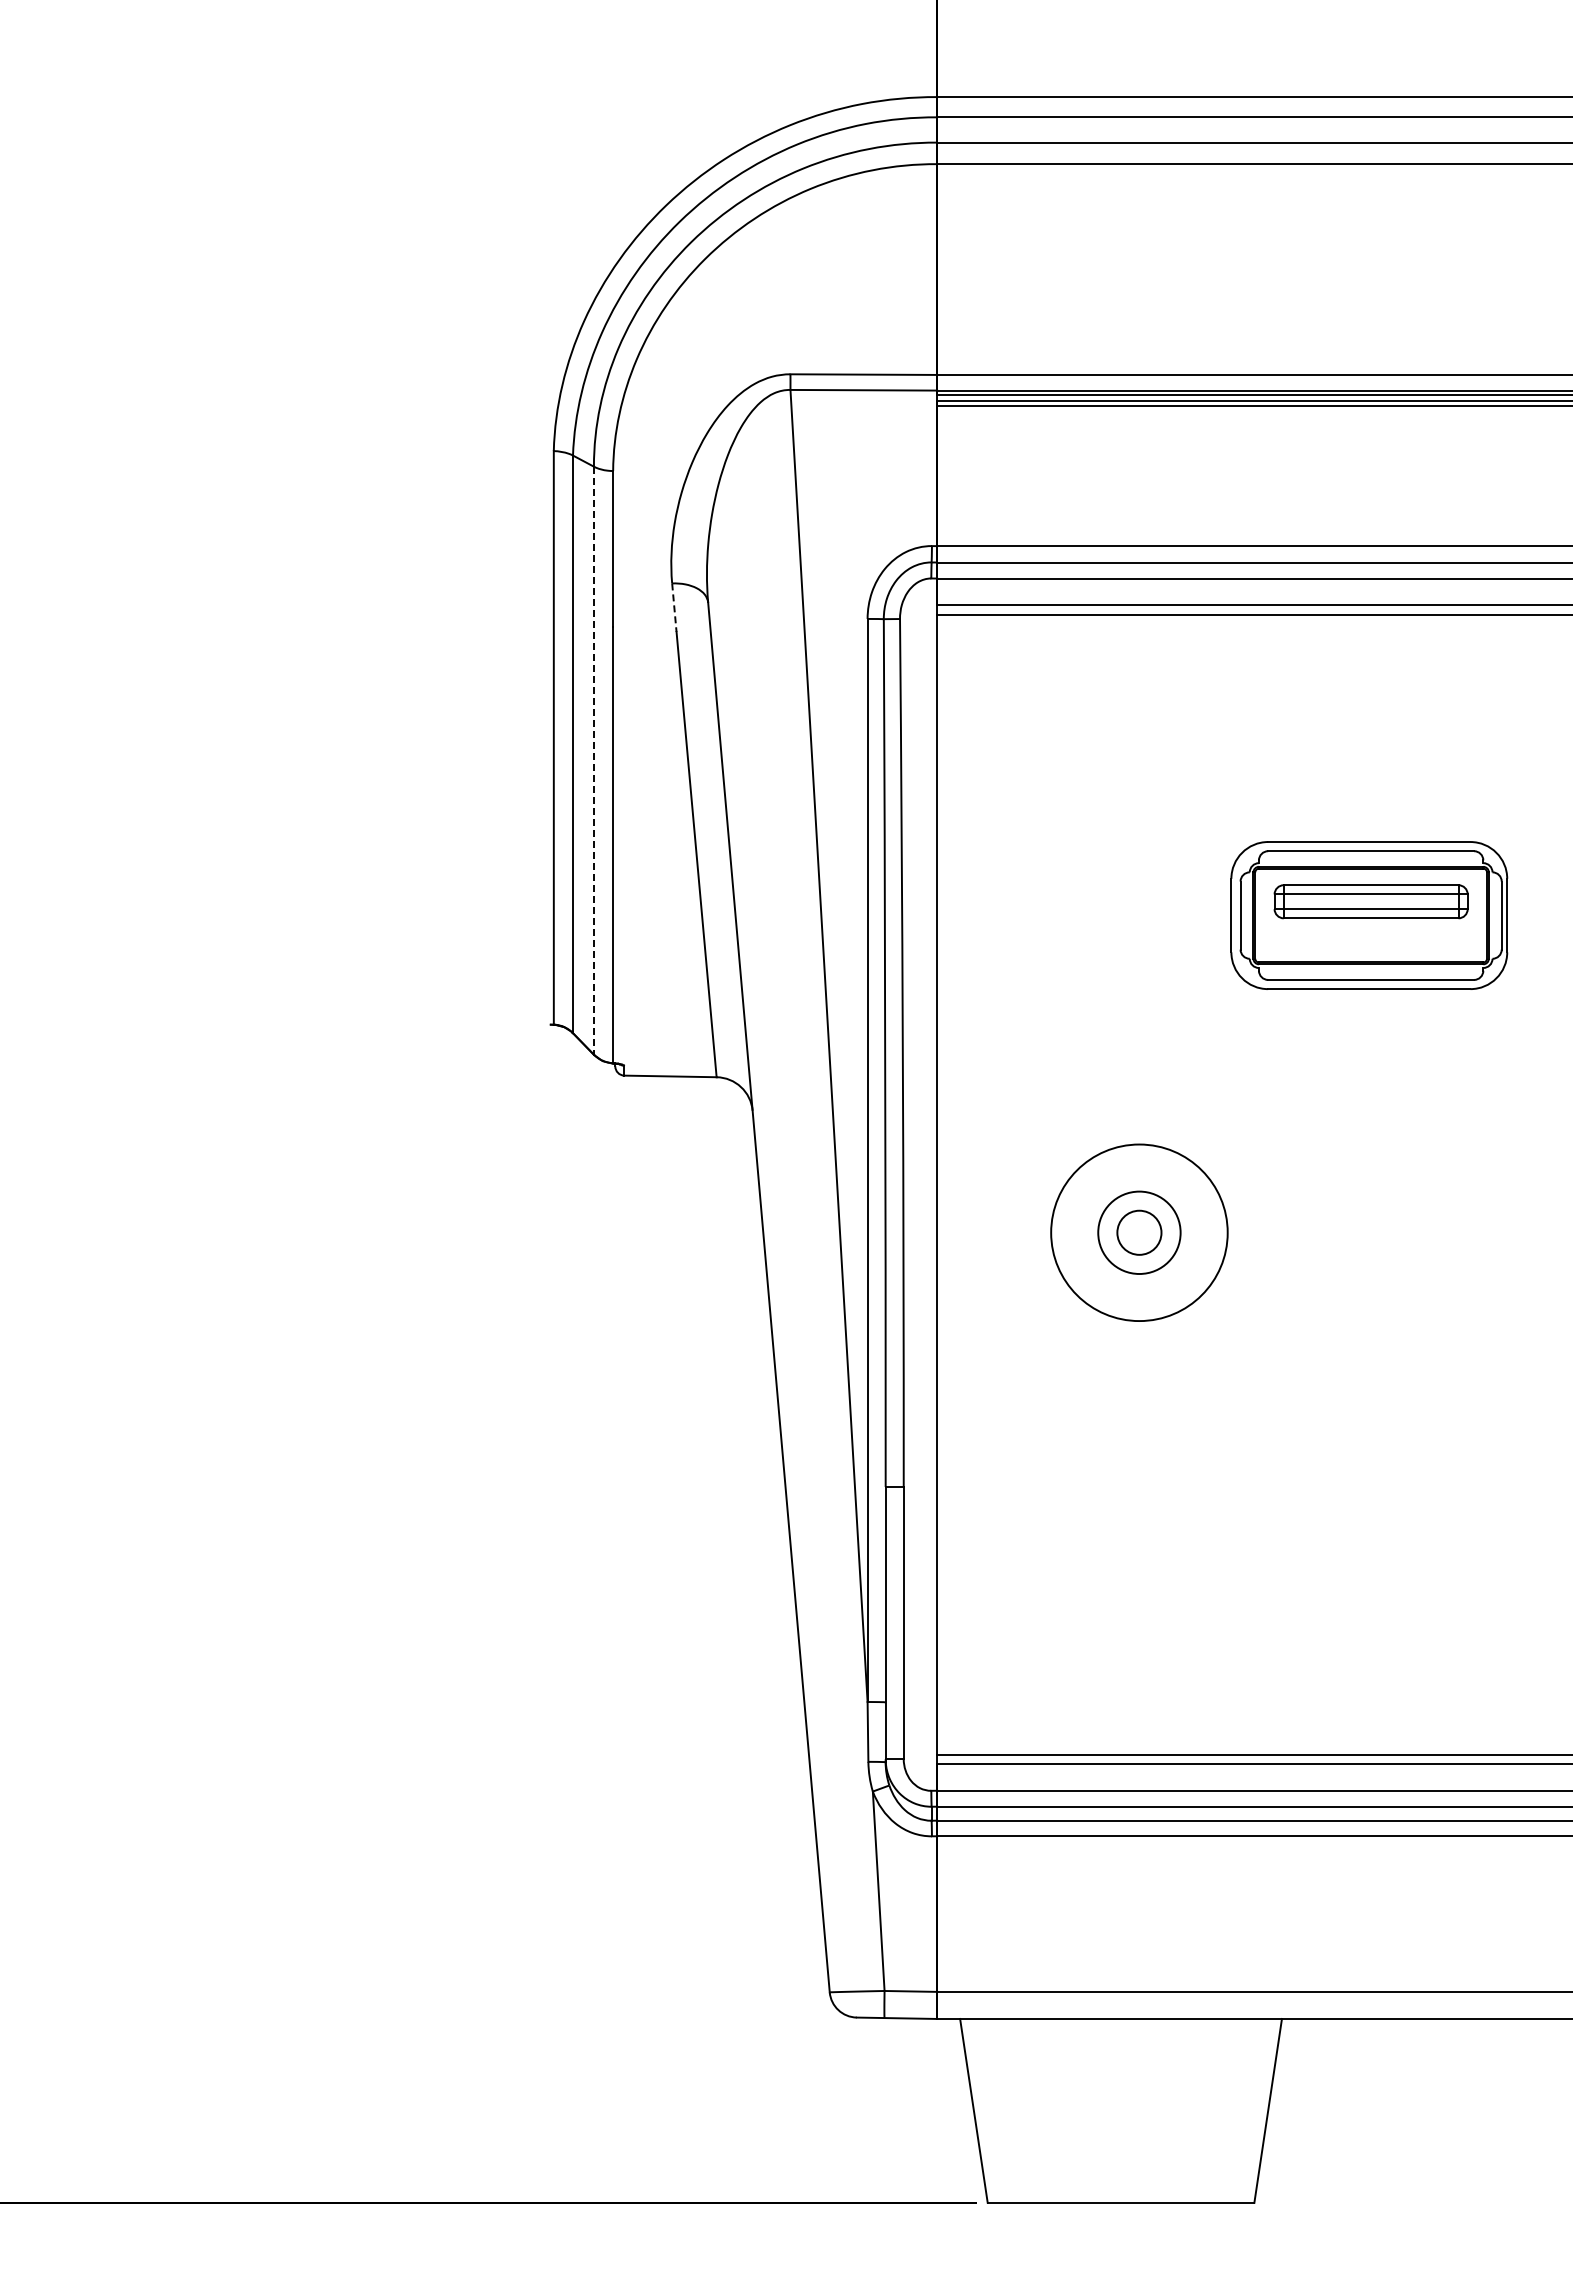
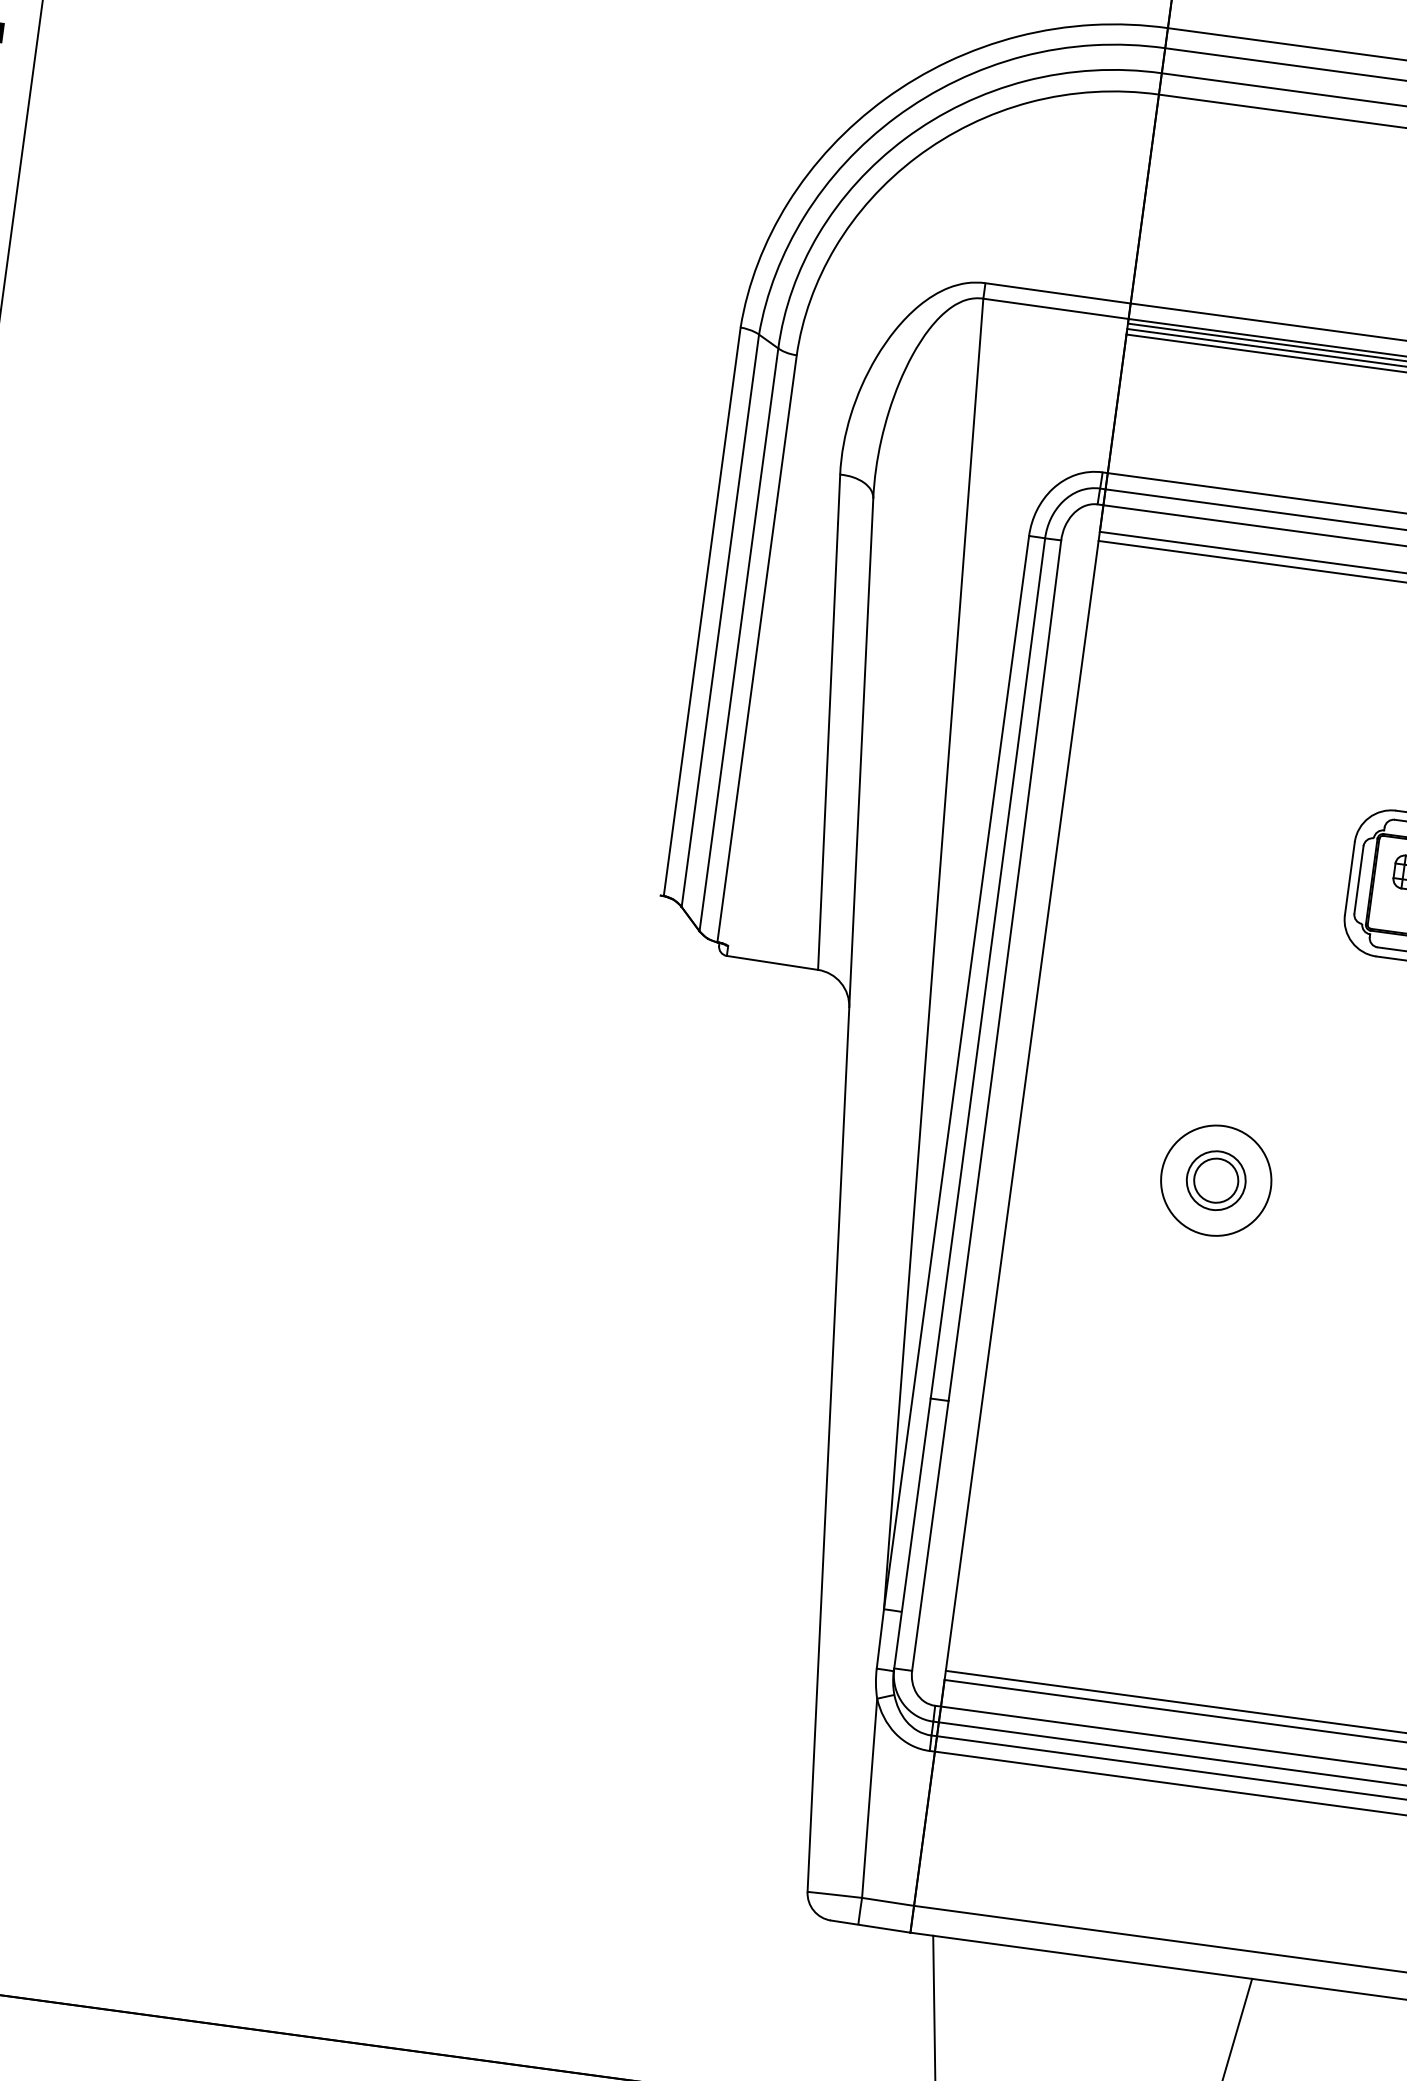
line: (674, 608) -> (839, 499), dashed -> solid
line: (593, 761) -> (738, 640), dashed -> solid
circle: (1139, 1232) -> (1216, 1180), size x0.62
circle: (1139, 1232) -> (1216, 1180), size x0.71

